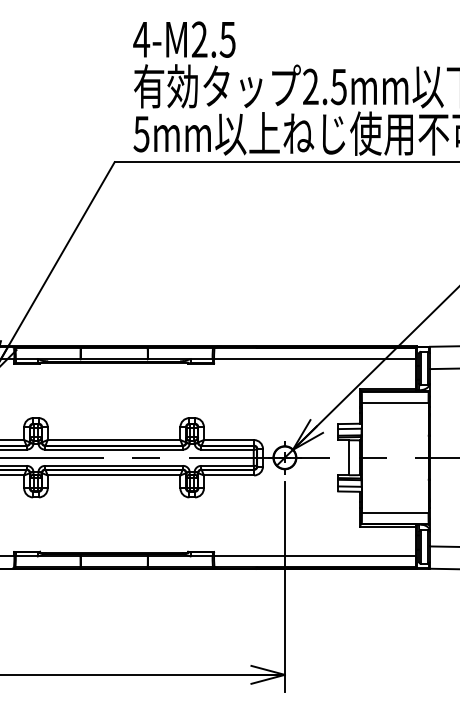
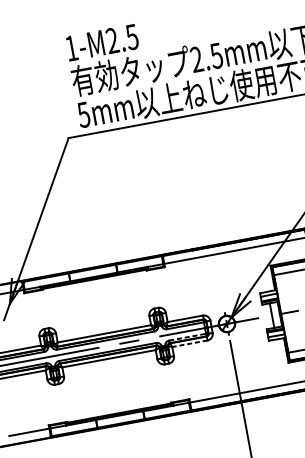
text: (141, 39) -> (71, 48), 4-M2.5 -> 1-M2.5
line: (228, 465) -> (188, 336), solid -> dashed
line: (228, 475) -> (189, 343), solid -> dashed

